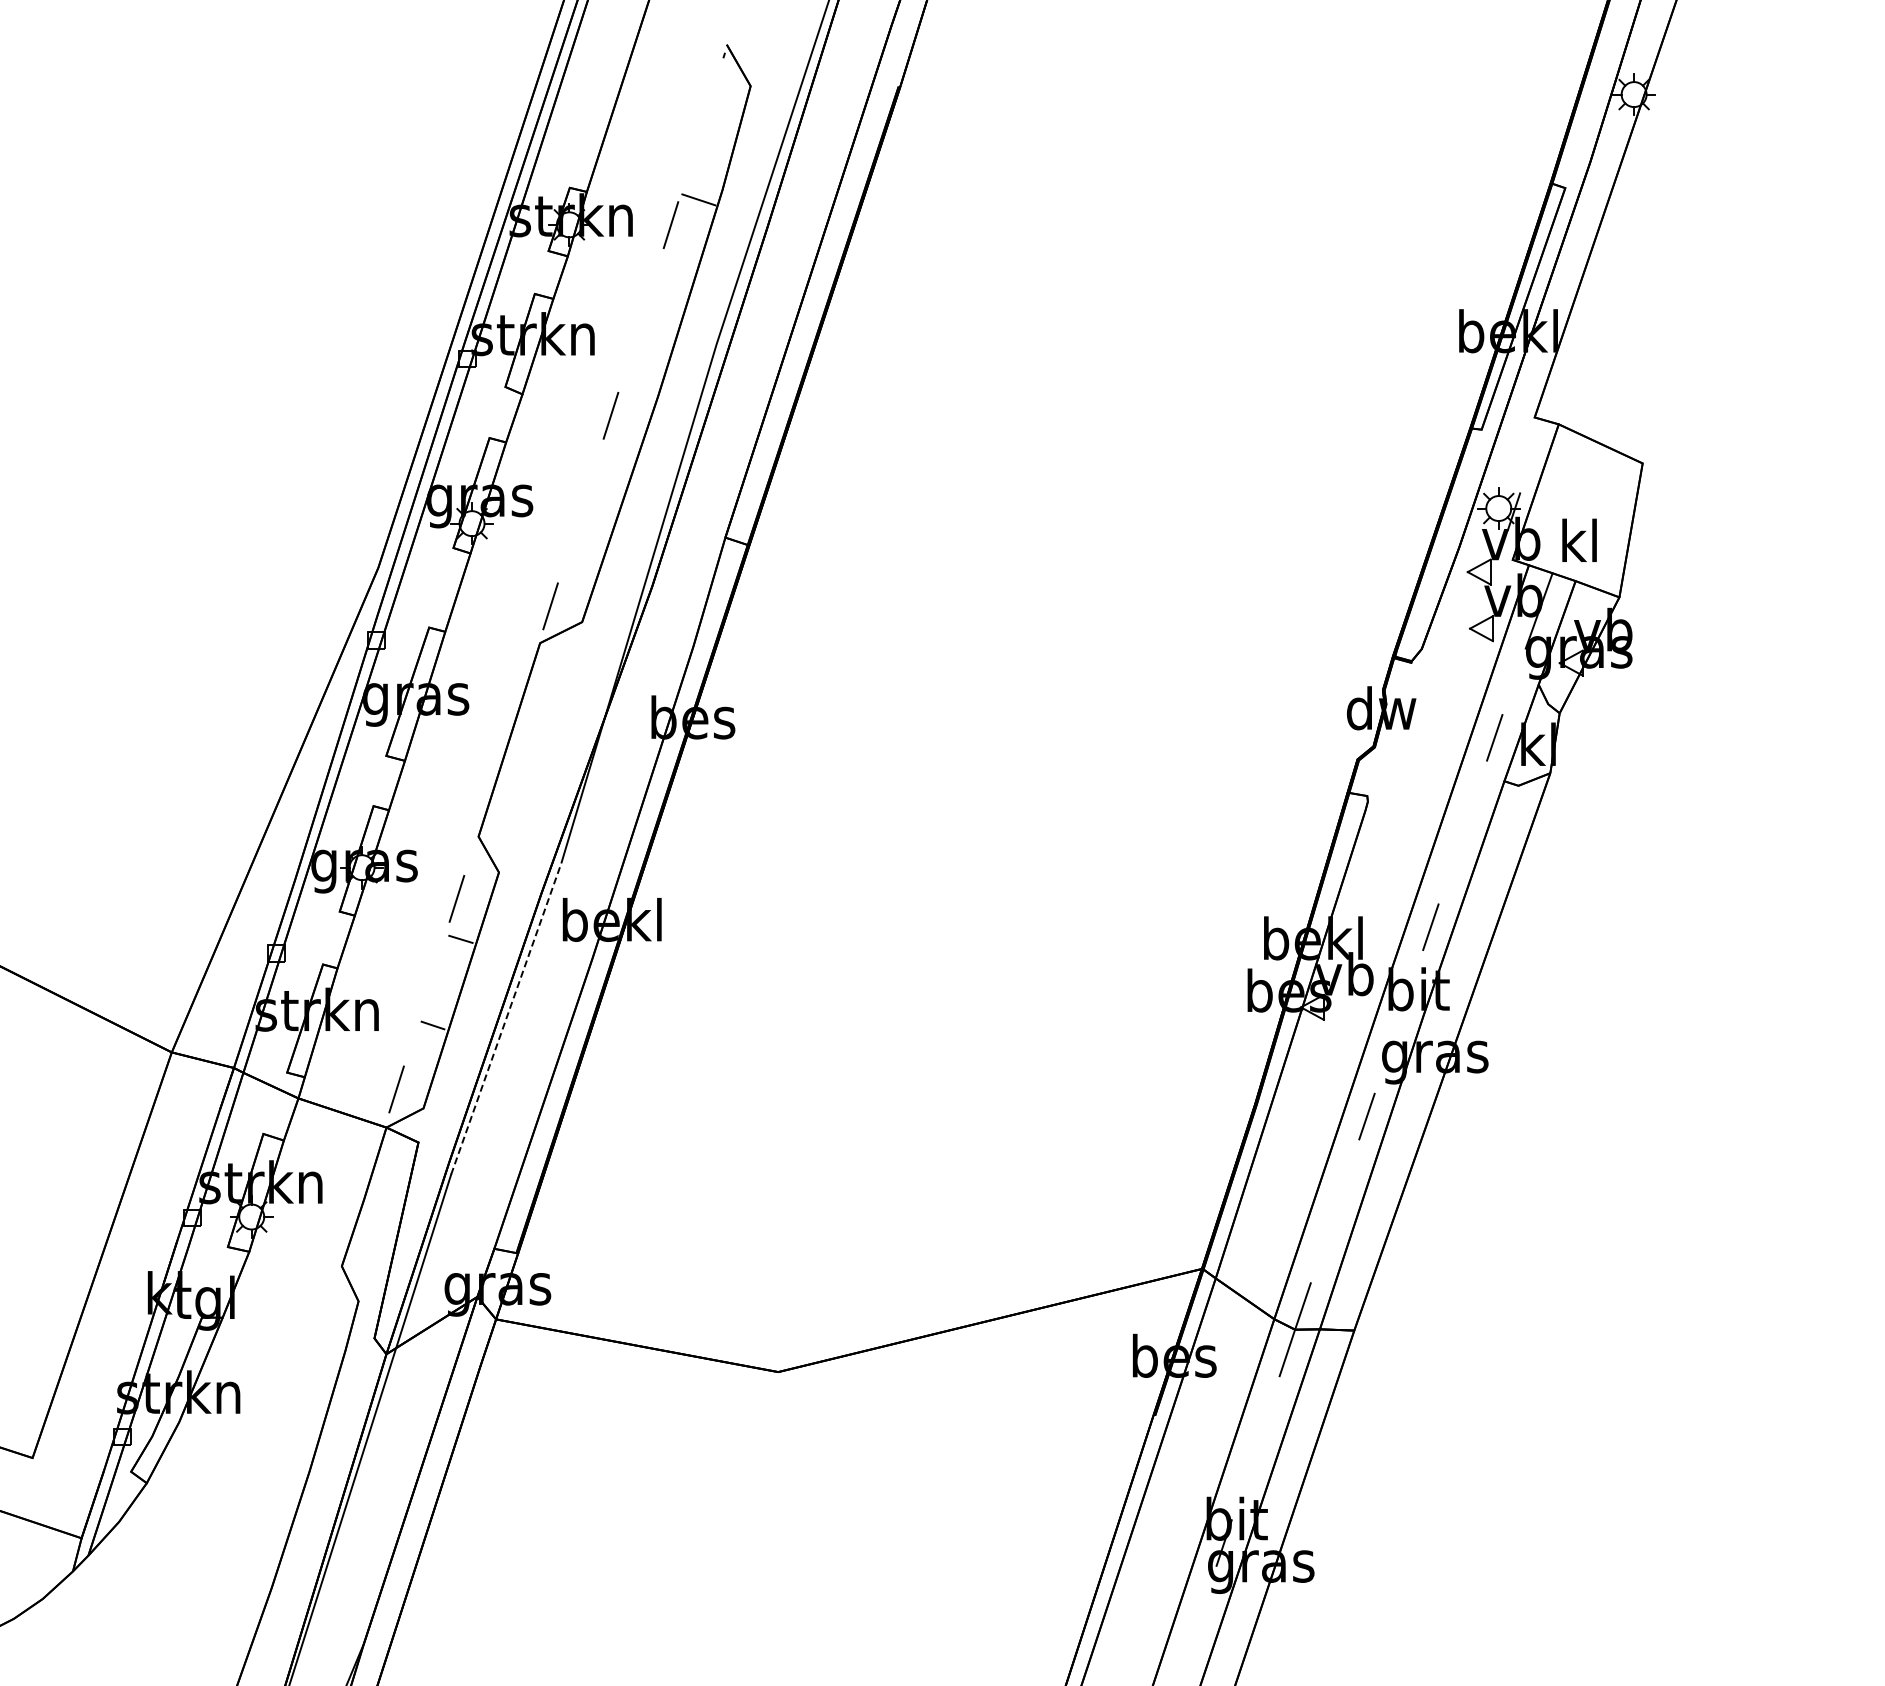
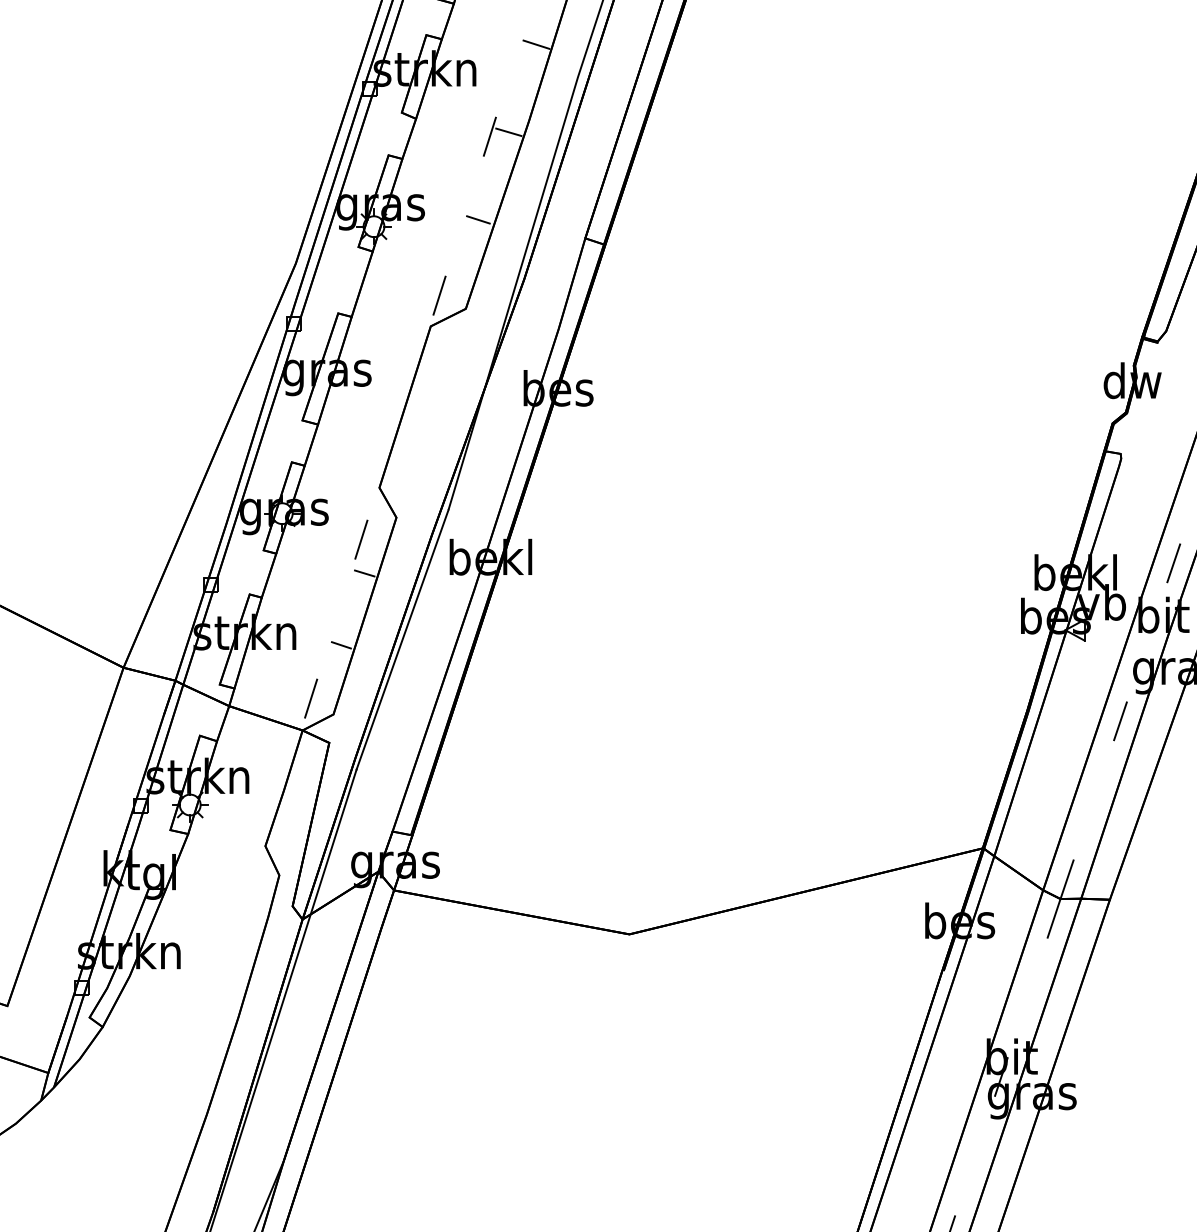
line: (666, 305) -> (536, 44), added
line: (633, 410) -> (508, 132), added
line: (596, 515) -> (477, 219), added
line: (506, 1018) -> (402, 639), dashed -> solid

